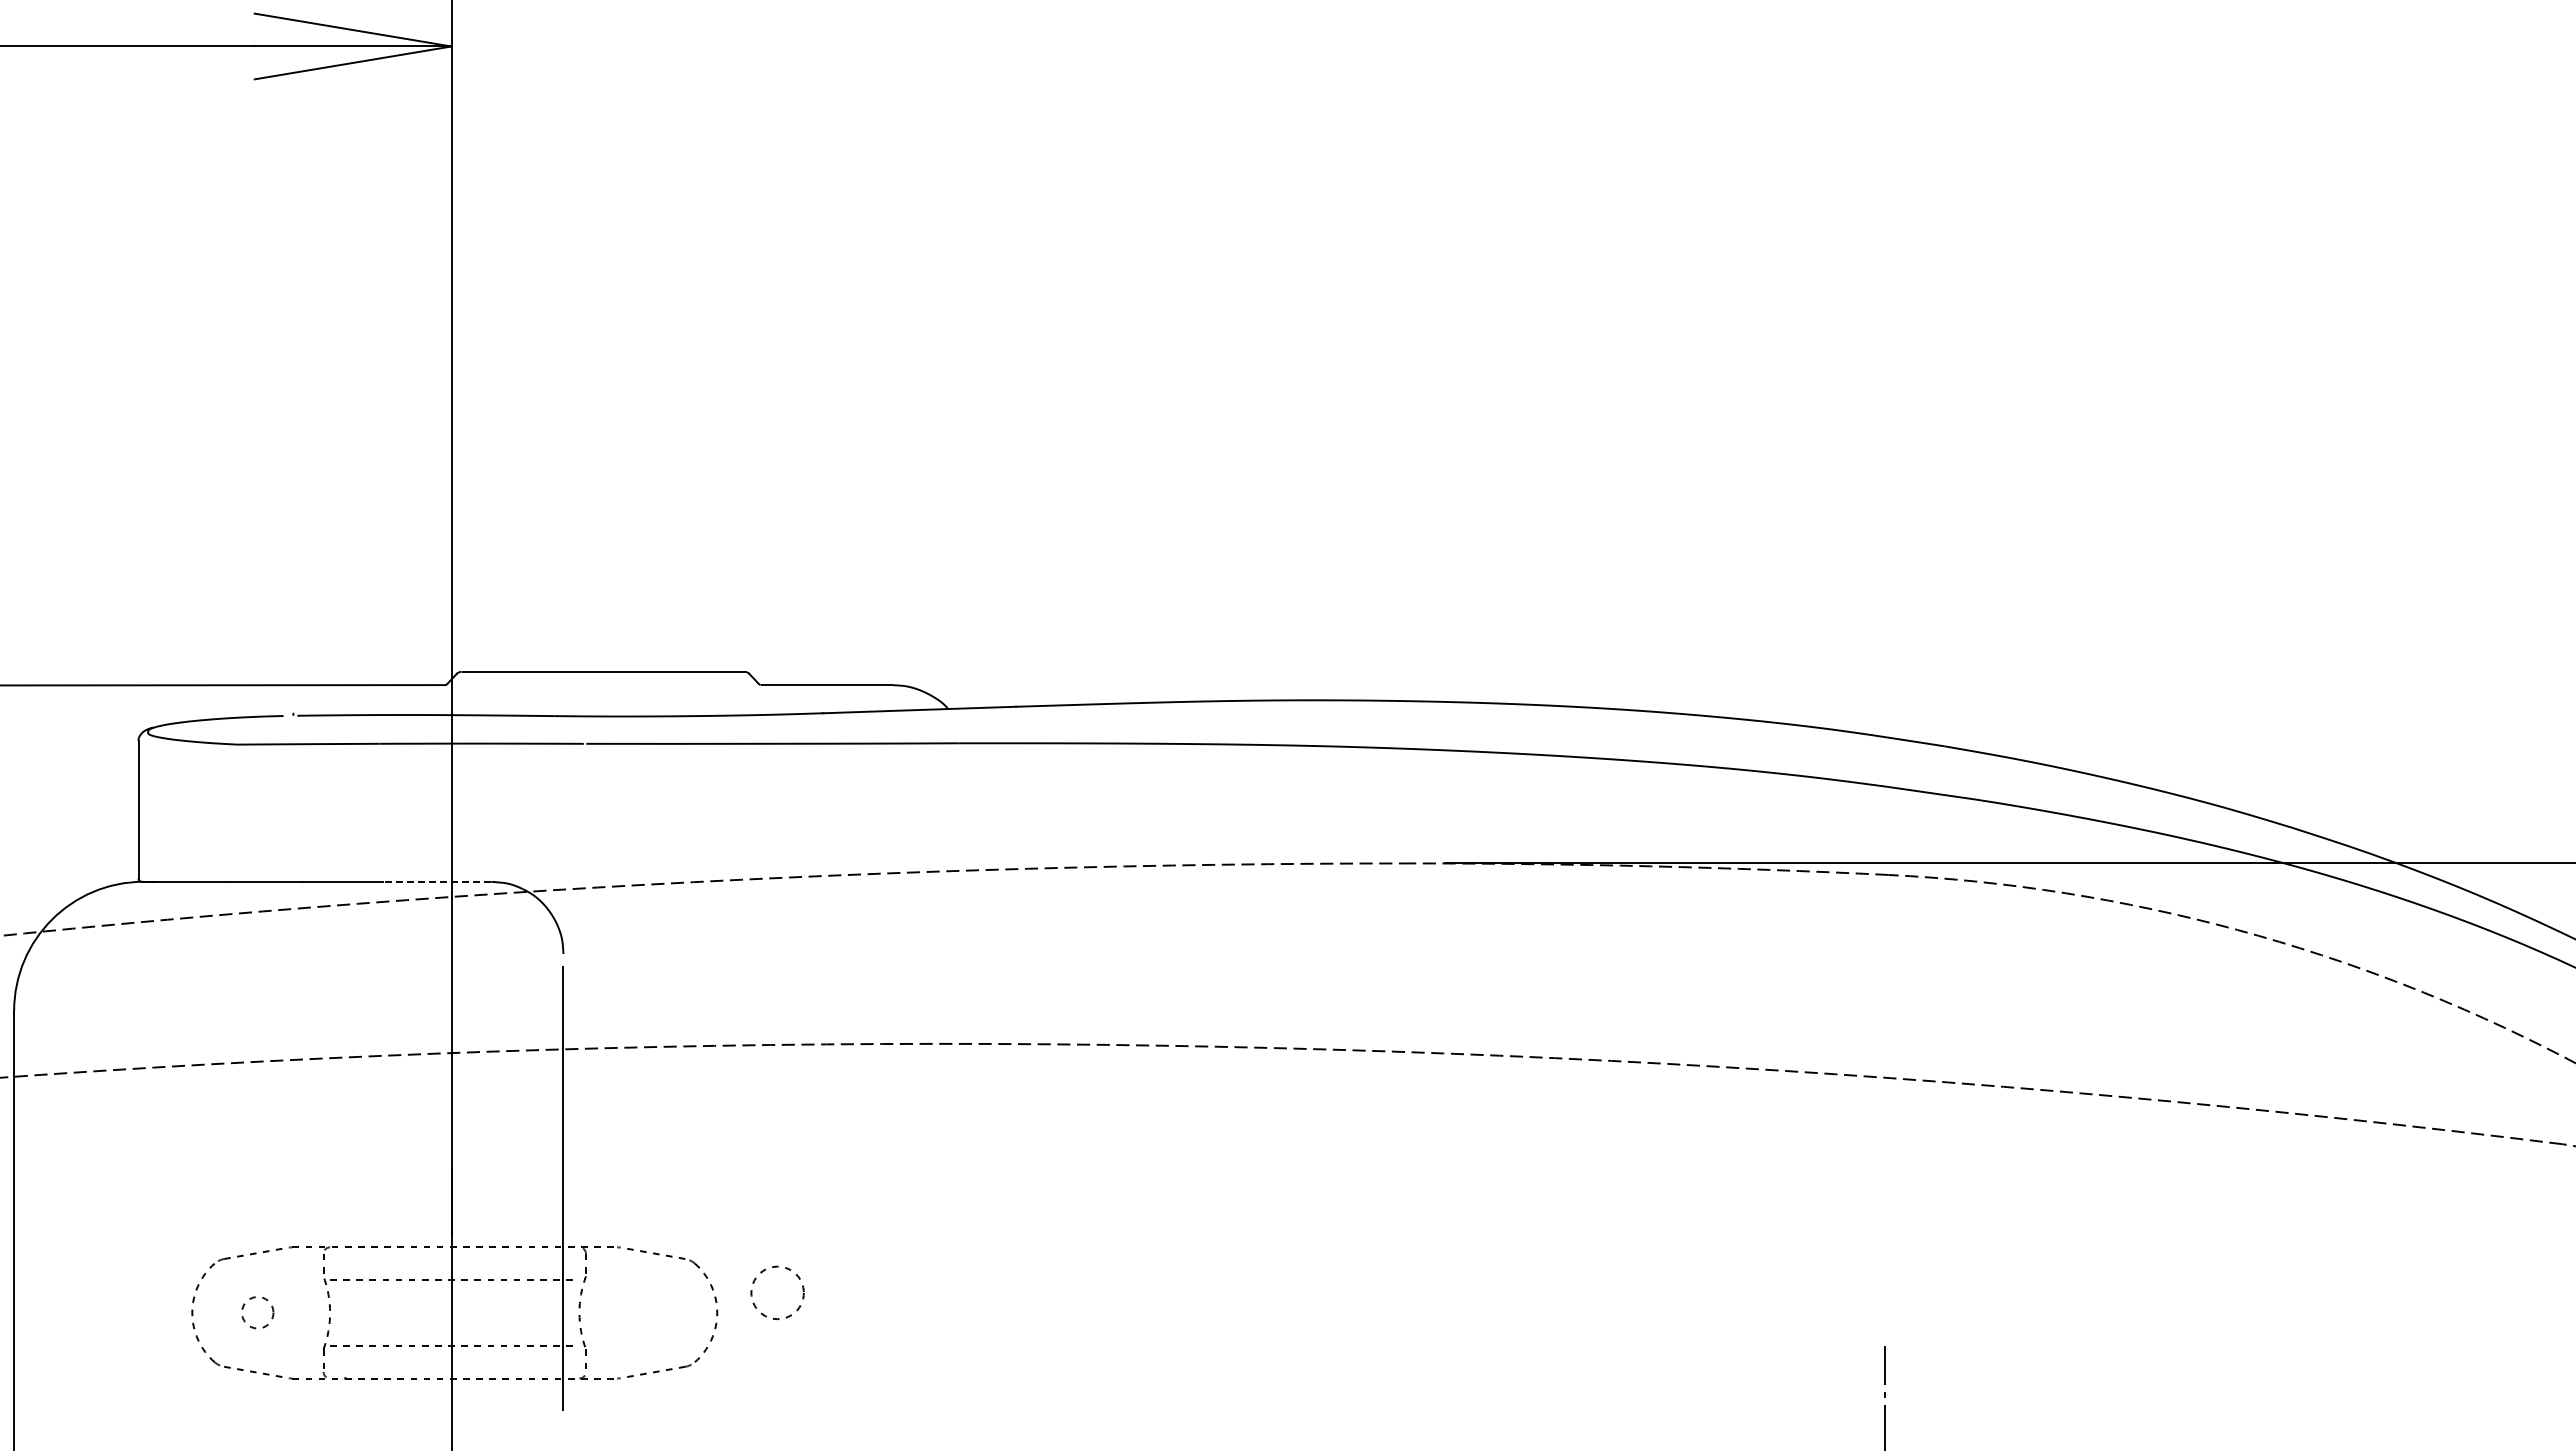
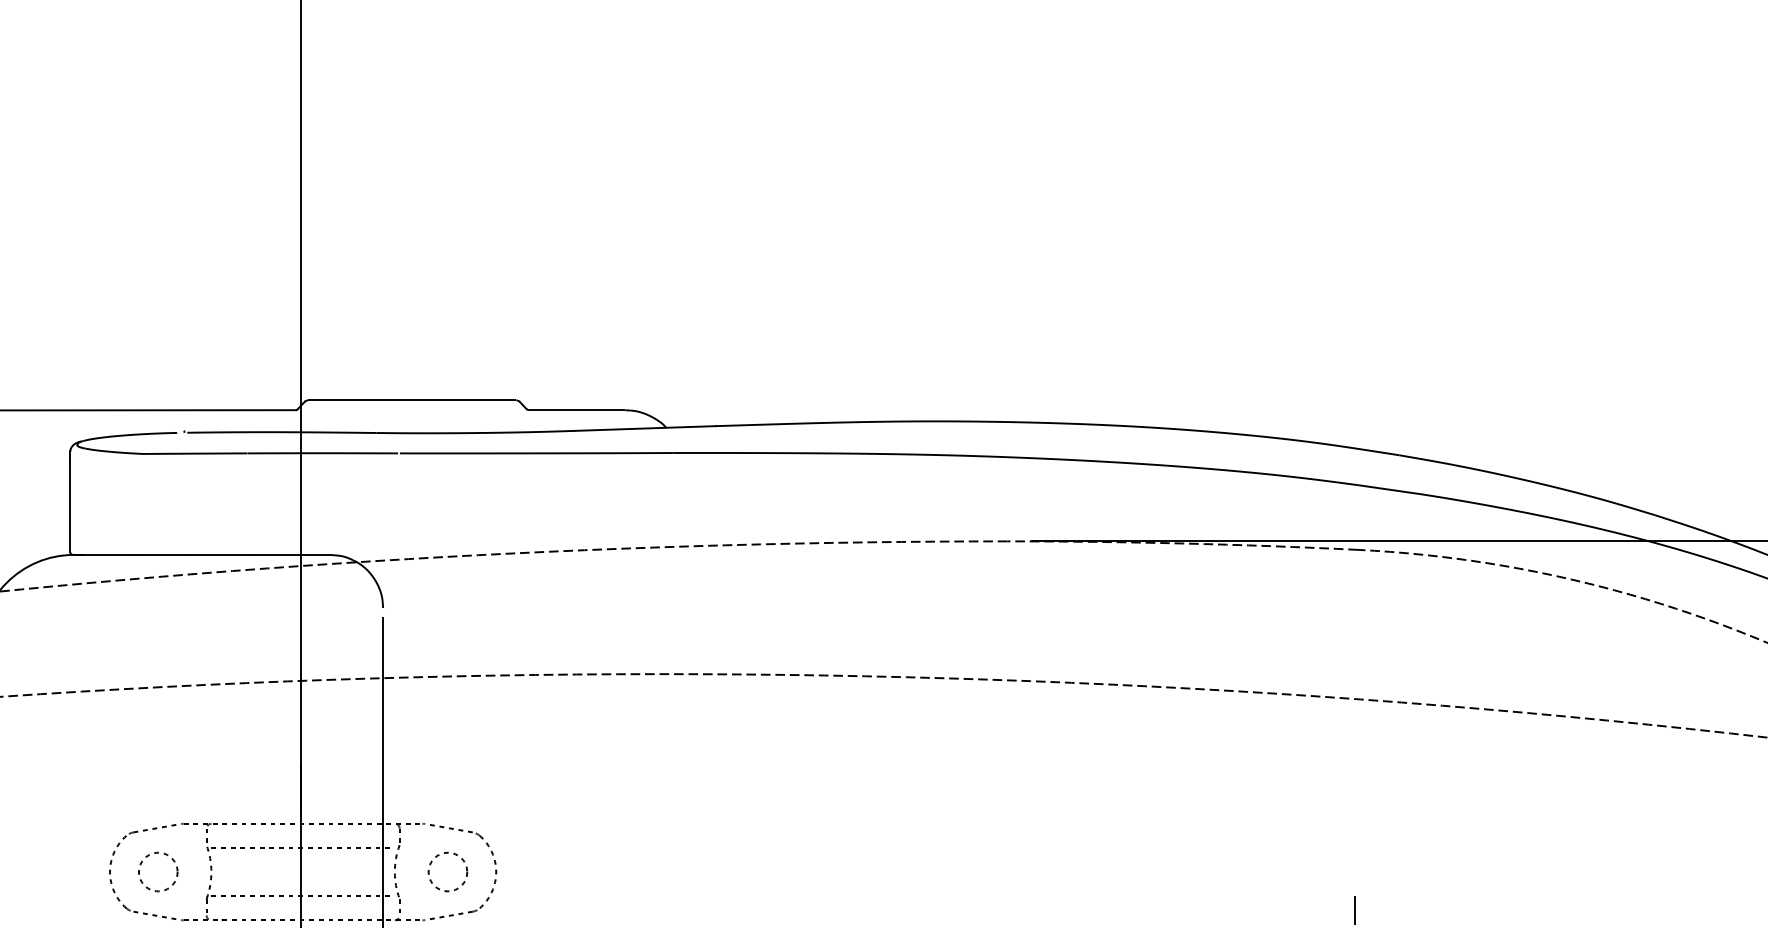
line: (437, 881) -> (290, 554), dashed -> solid
circle: (777, 1292) -> (447, 871), moved
circle: (257, 1312) -> (157, 871), size x1.67

